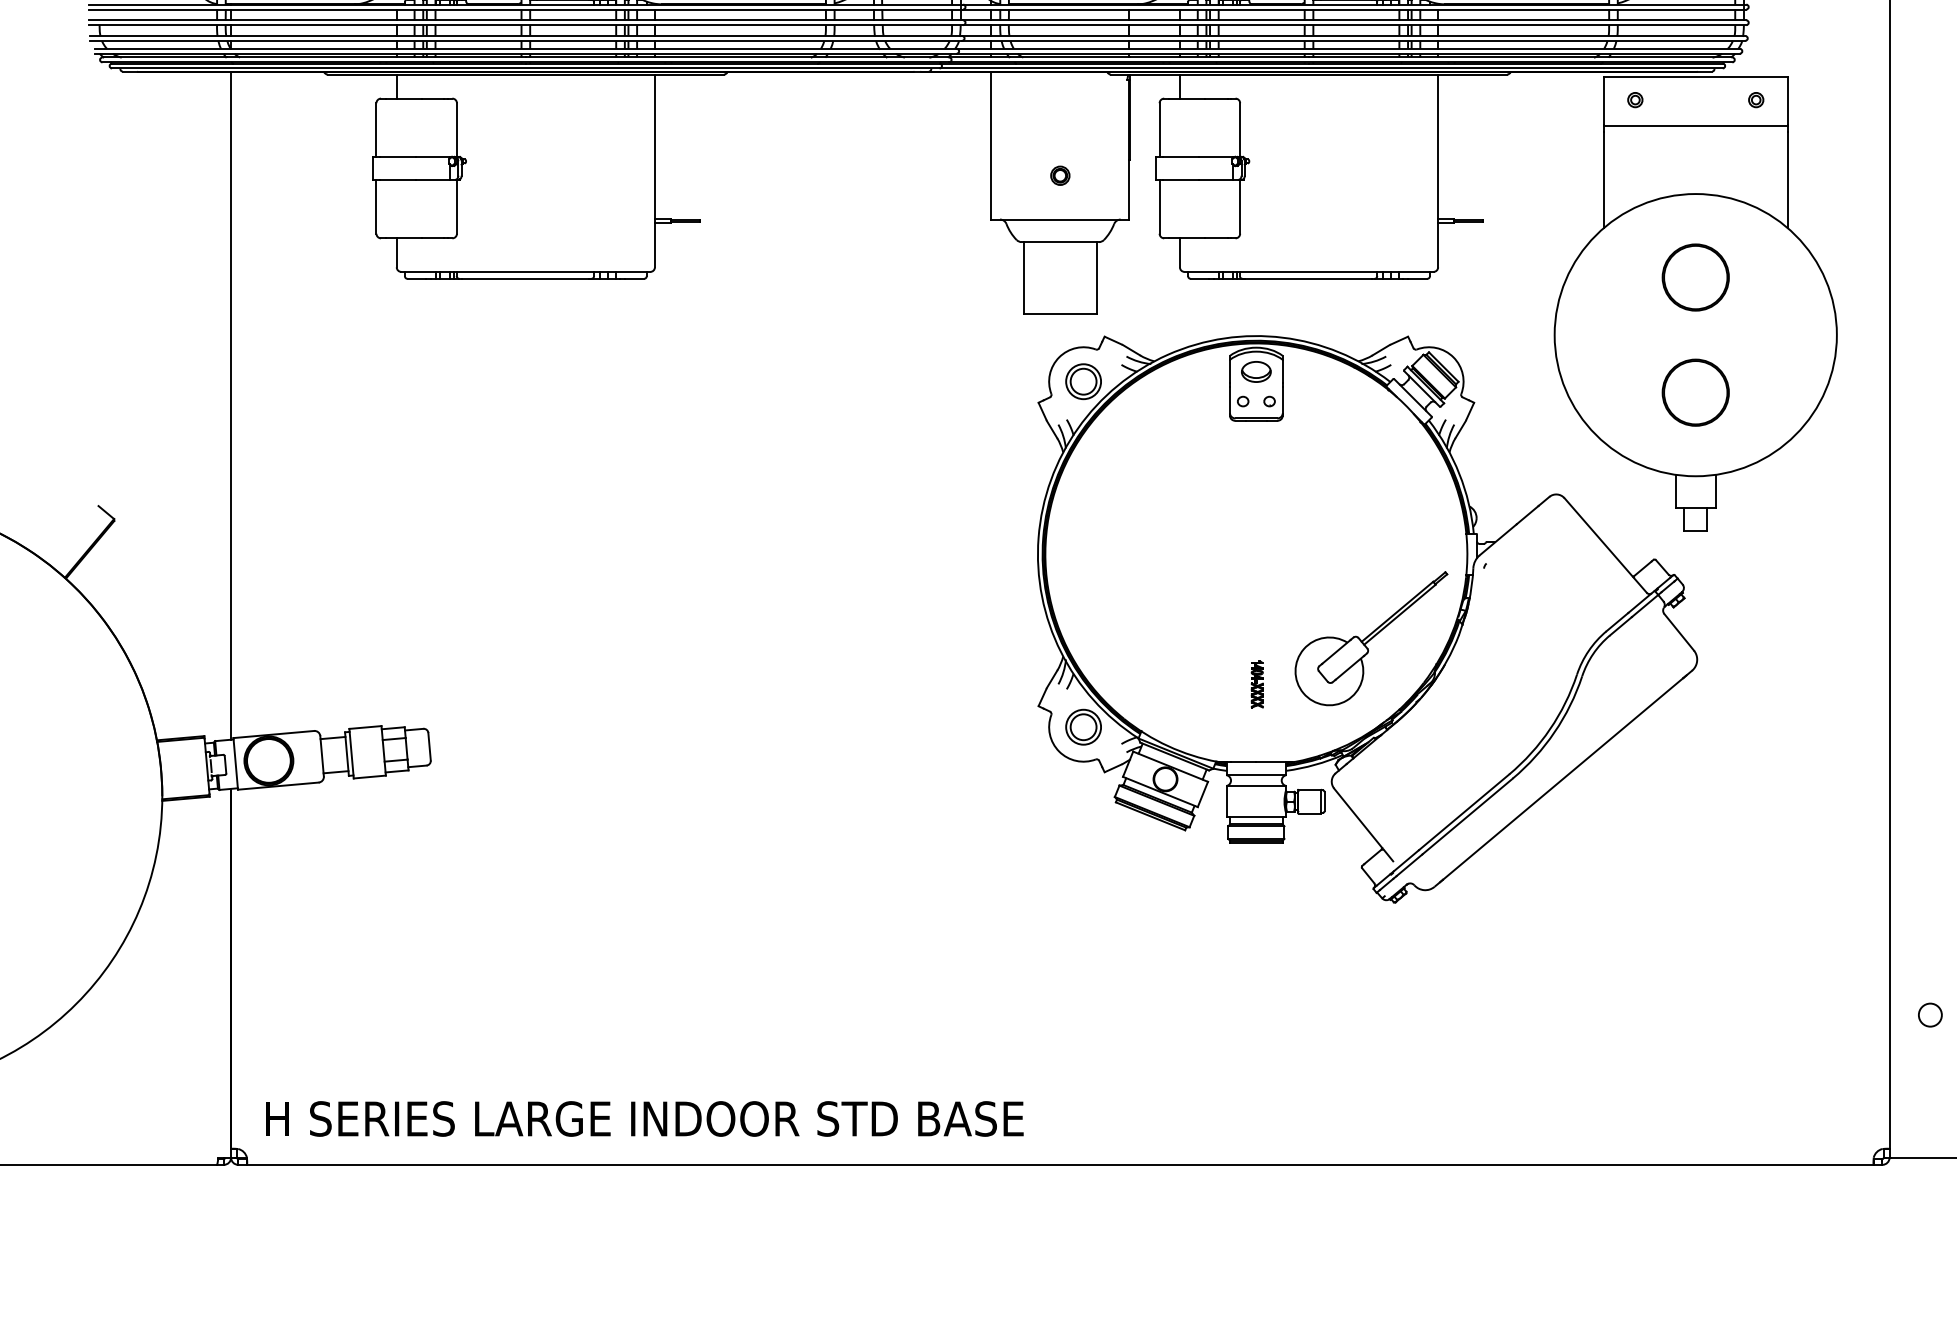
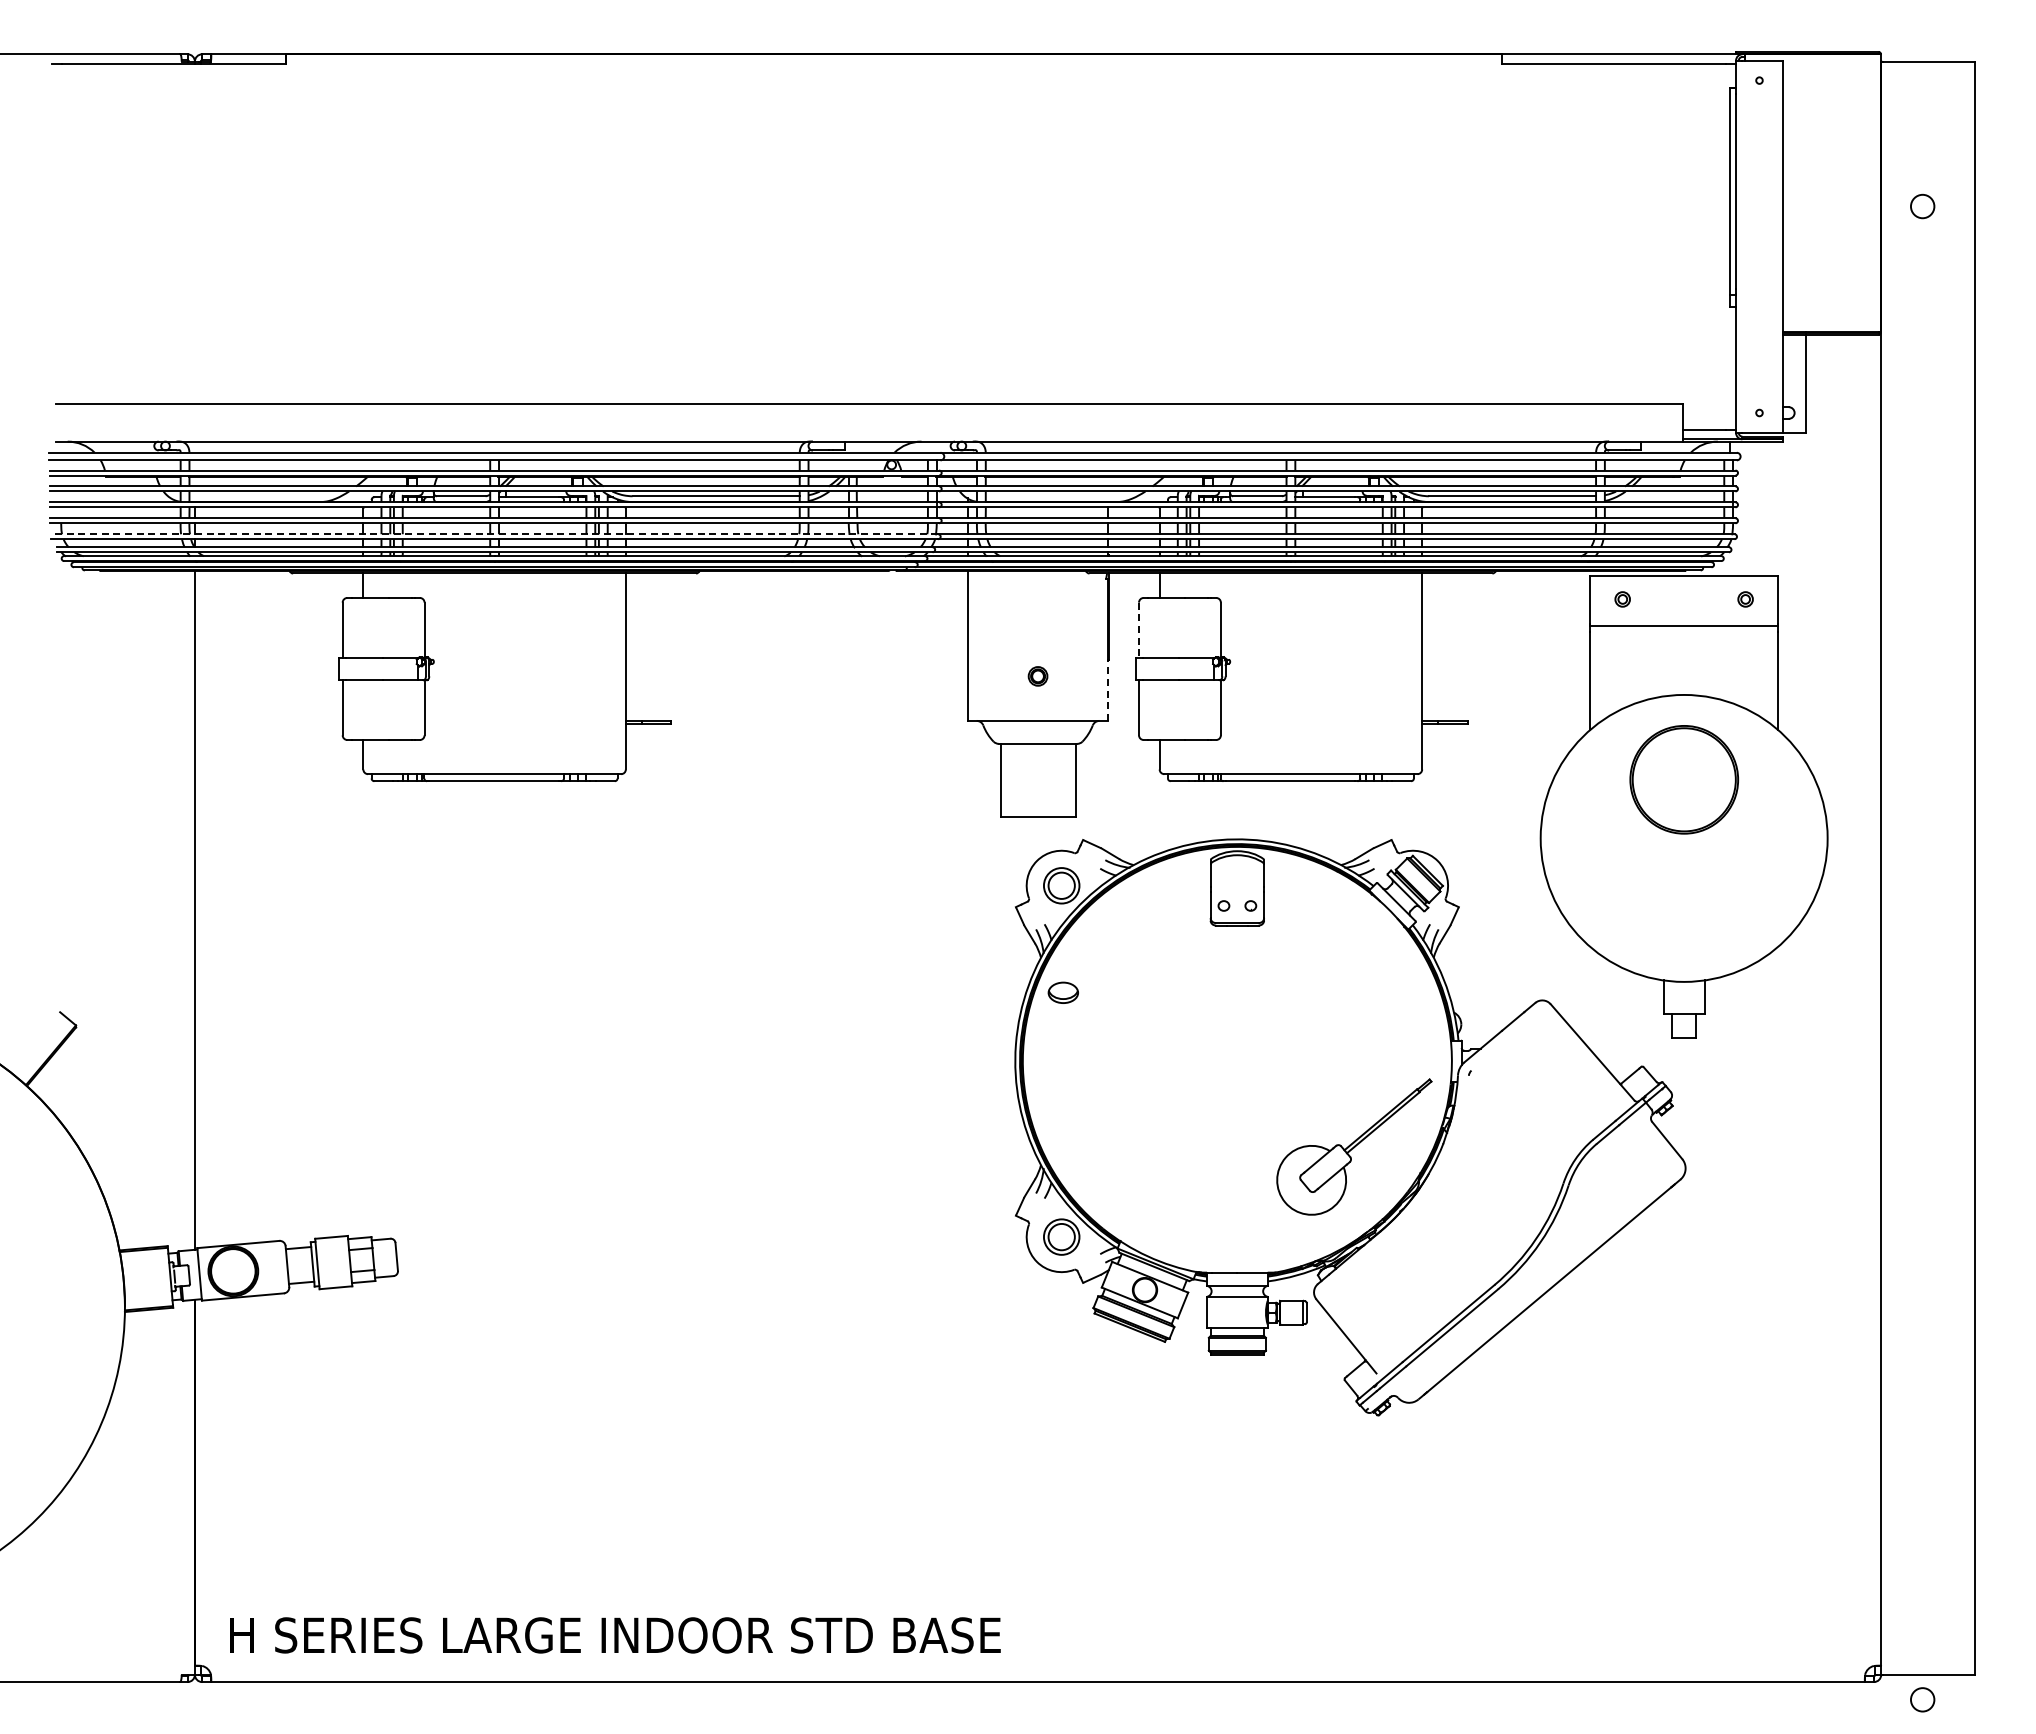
line: (525, 36) -> (494, 534), solid -> dashed
line: (1160, 130) -> (1139, 630), solid -> dashed
line: (1129, 189) -> (1108, 690), solid -> dashed
circle: (1695, 277) -> (1683, 779), size x1.6
part: (1255, 371) -> (1062, 992), moved
circle: (1695, 392) -> (1683, 896), removed
part: (1256, 684) -> (1237, 1193), removed
circle: (1930, 1014) -> (1922, 1699), moved

